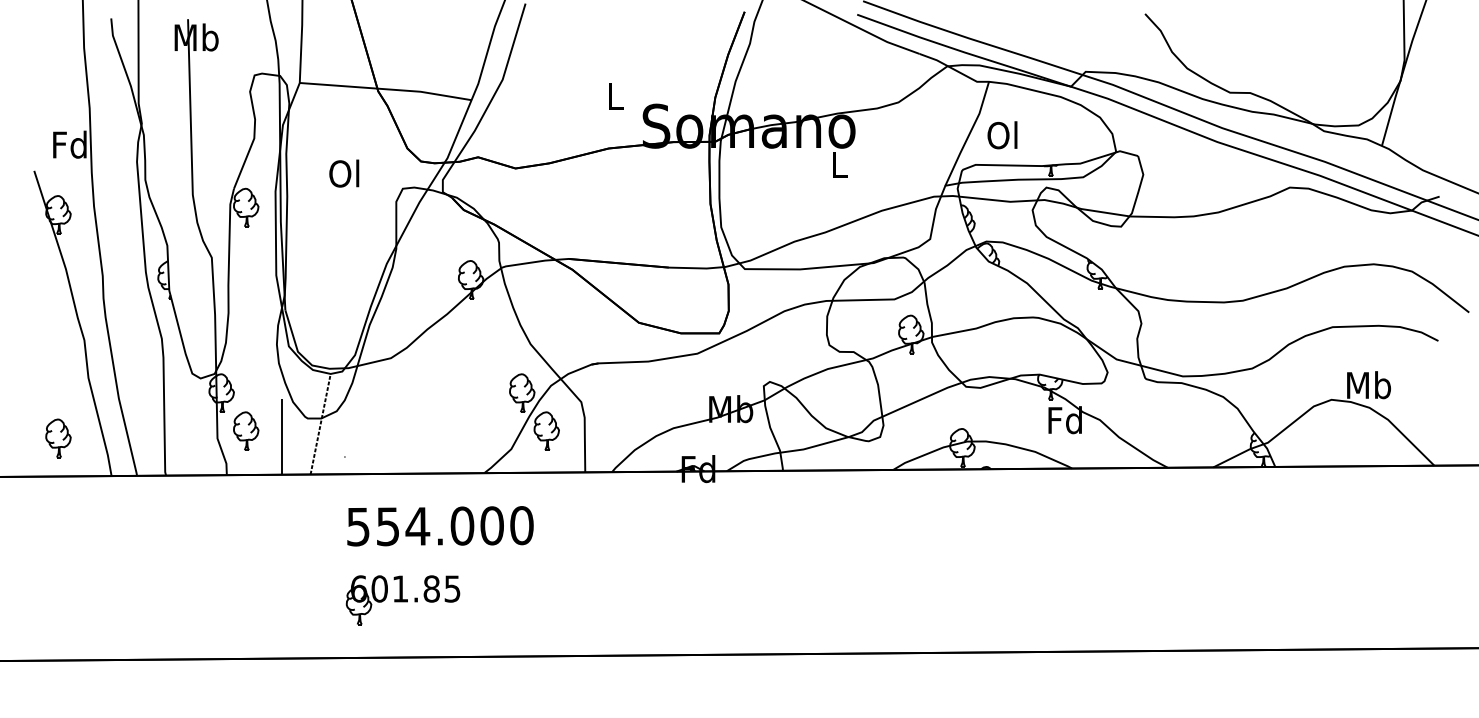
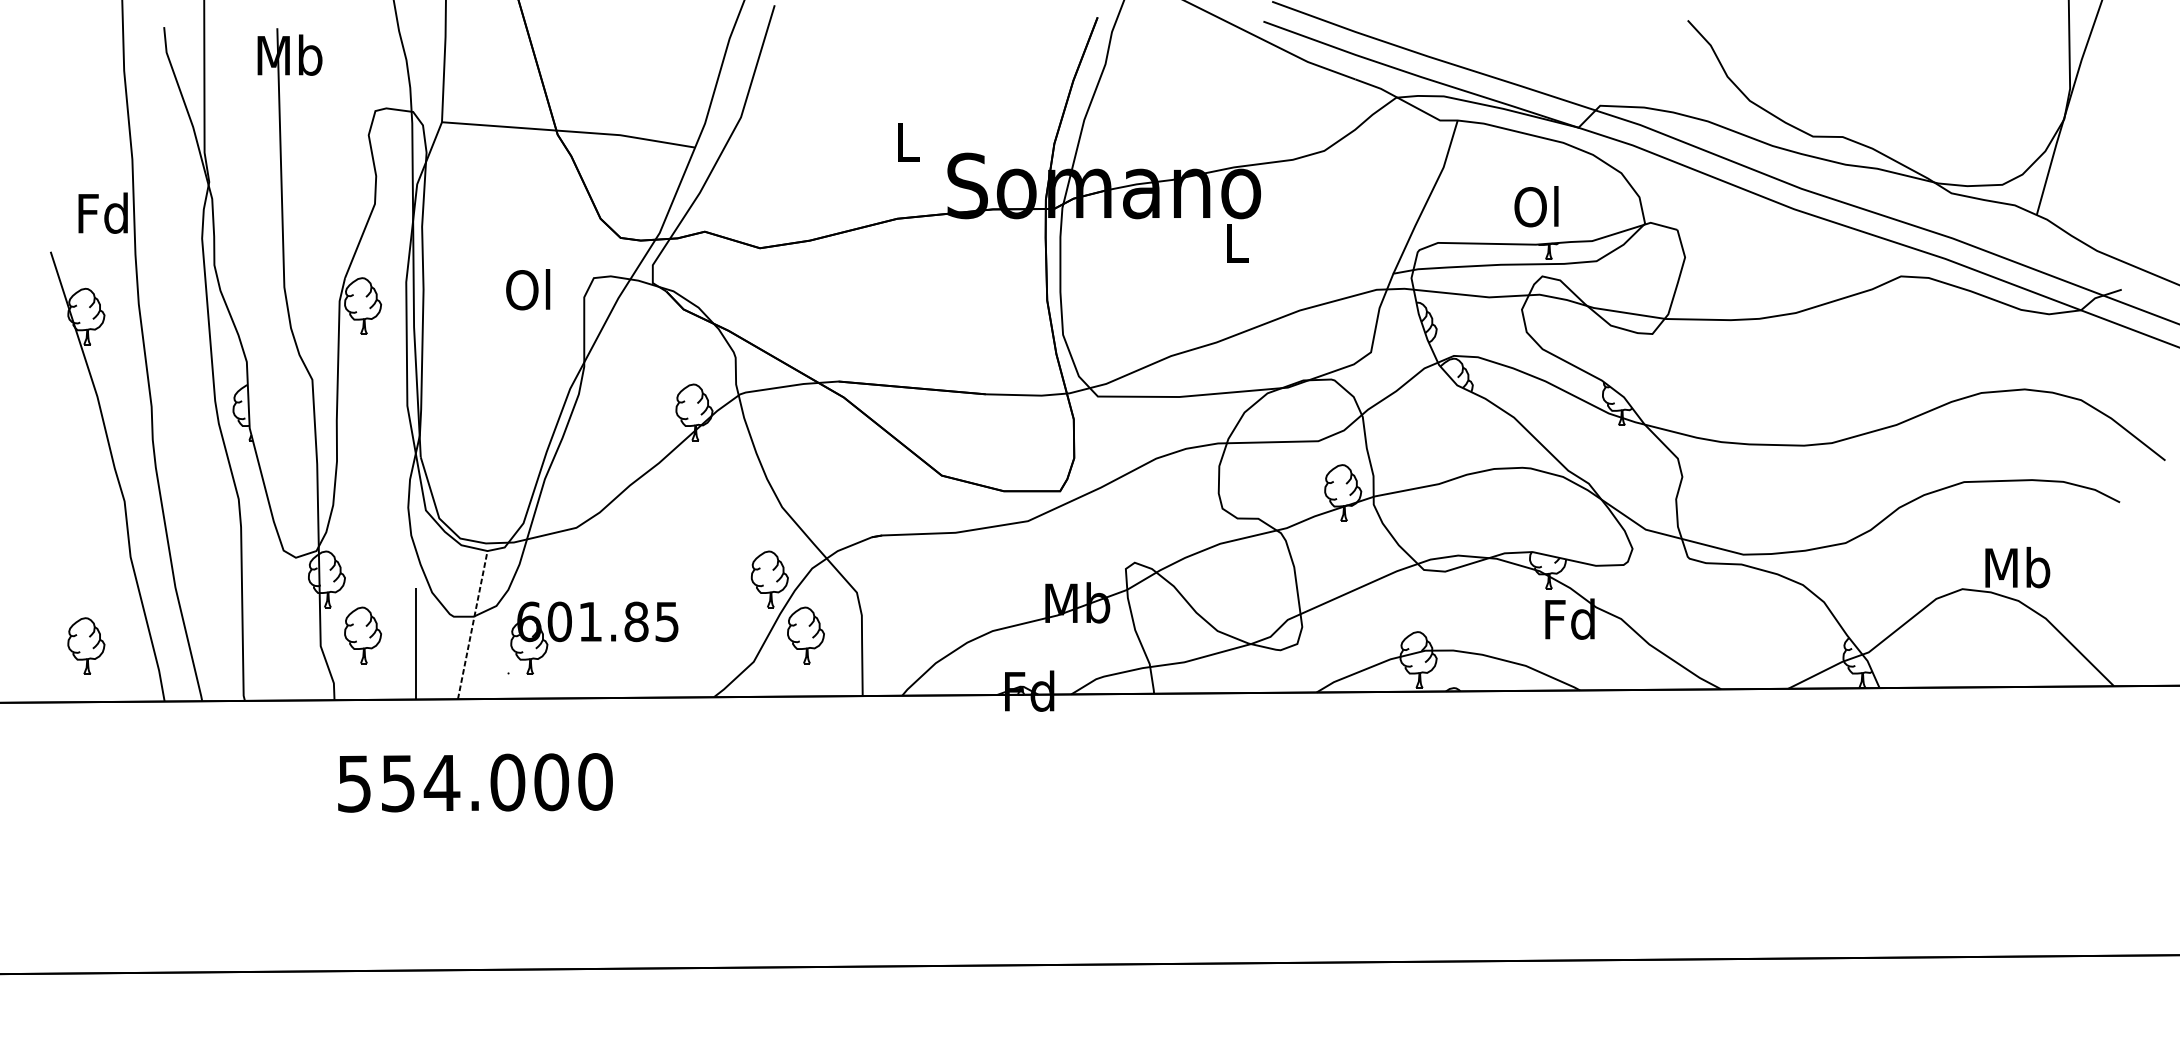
text: (1002, 135) -> (1536, 206), moved
text: (344, 173) -> (528, 289), moved
text: (440, 526) -> (475, 783), moved
part: (402, 600) -> (593, 638), moved

